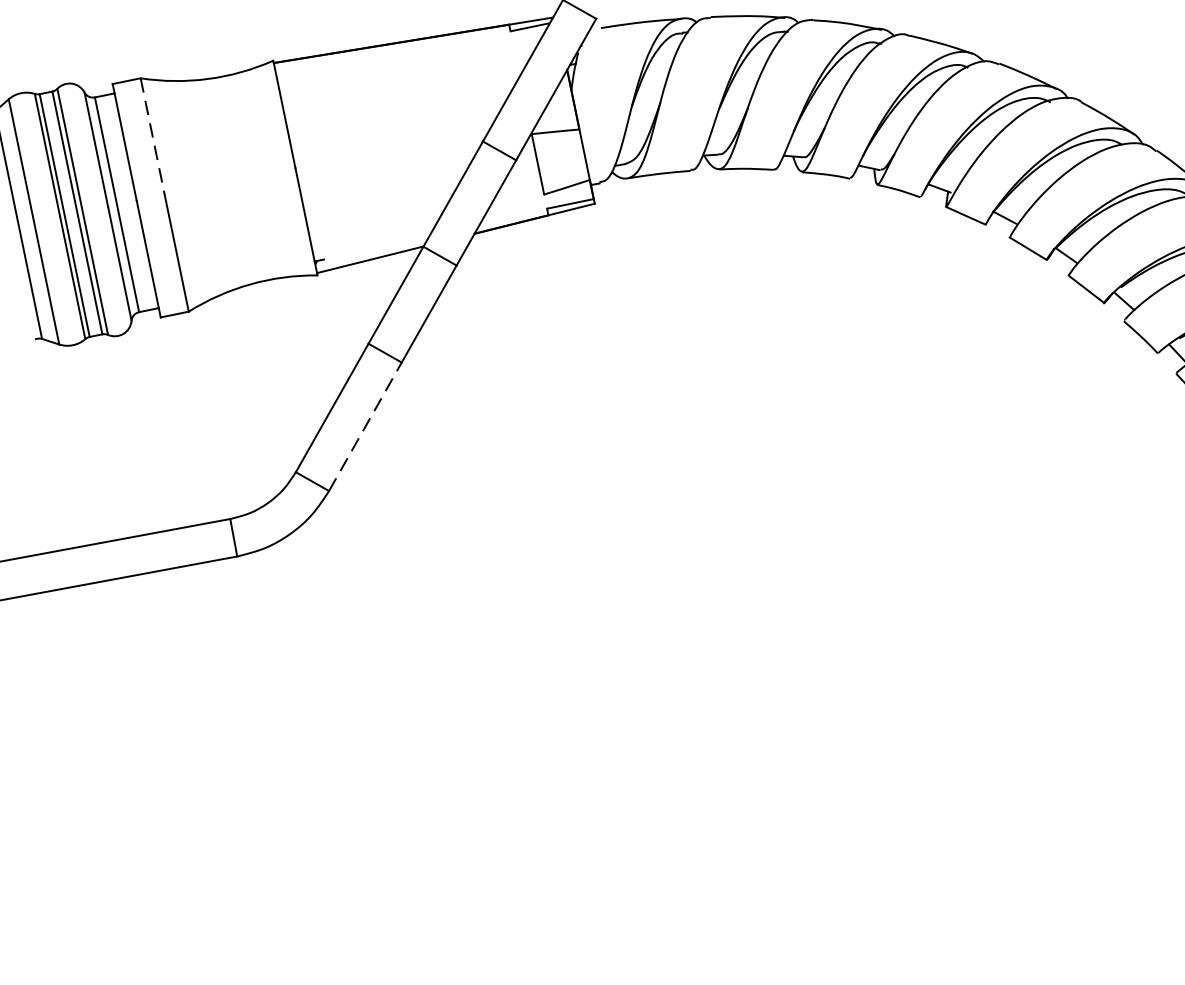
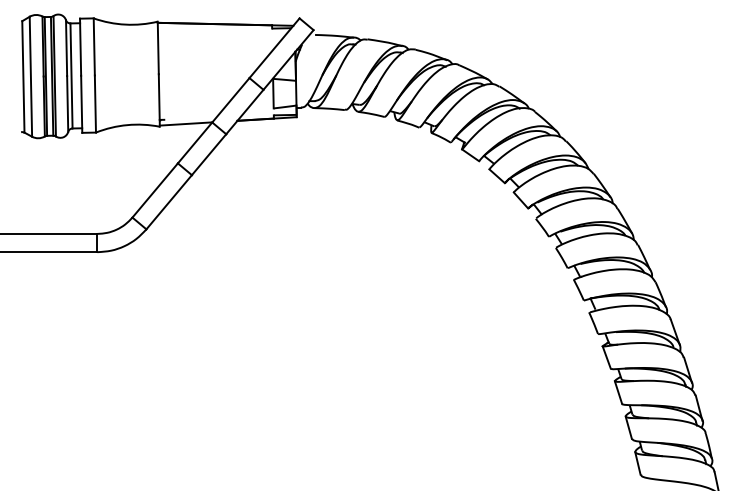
line: (152, 135) -> (94, 46), dashed -> solid
line: (365, 425) -> (169, 201), dashed -> solid

